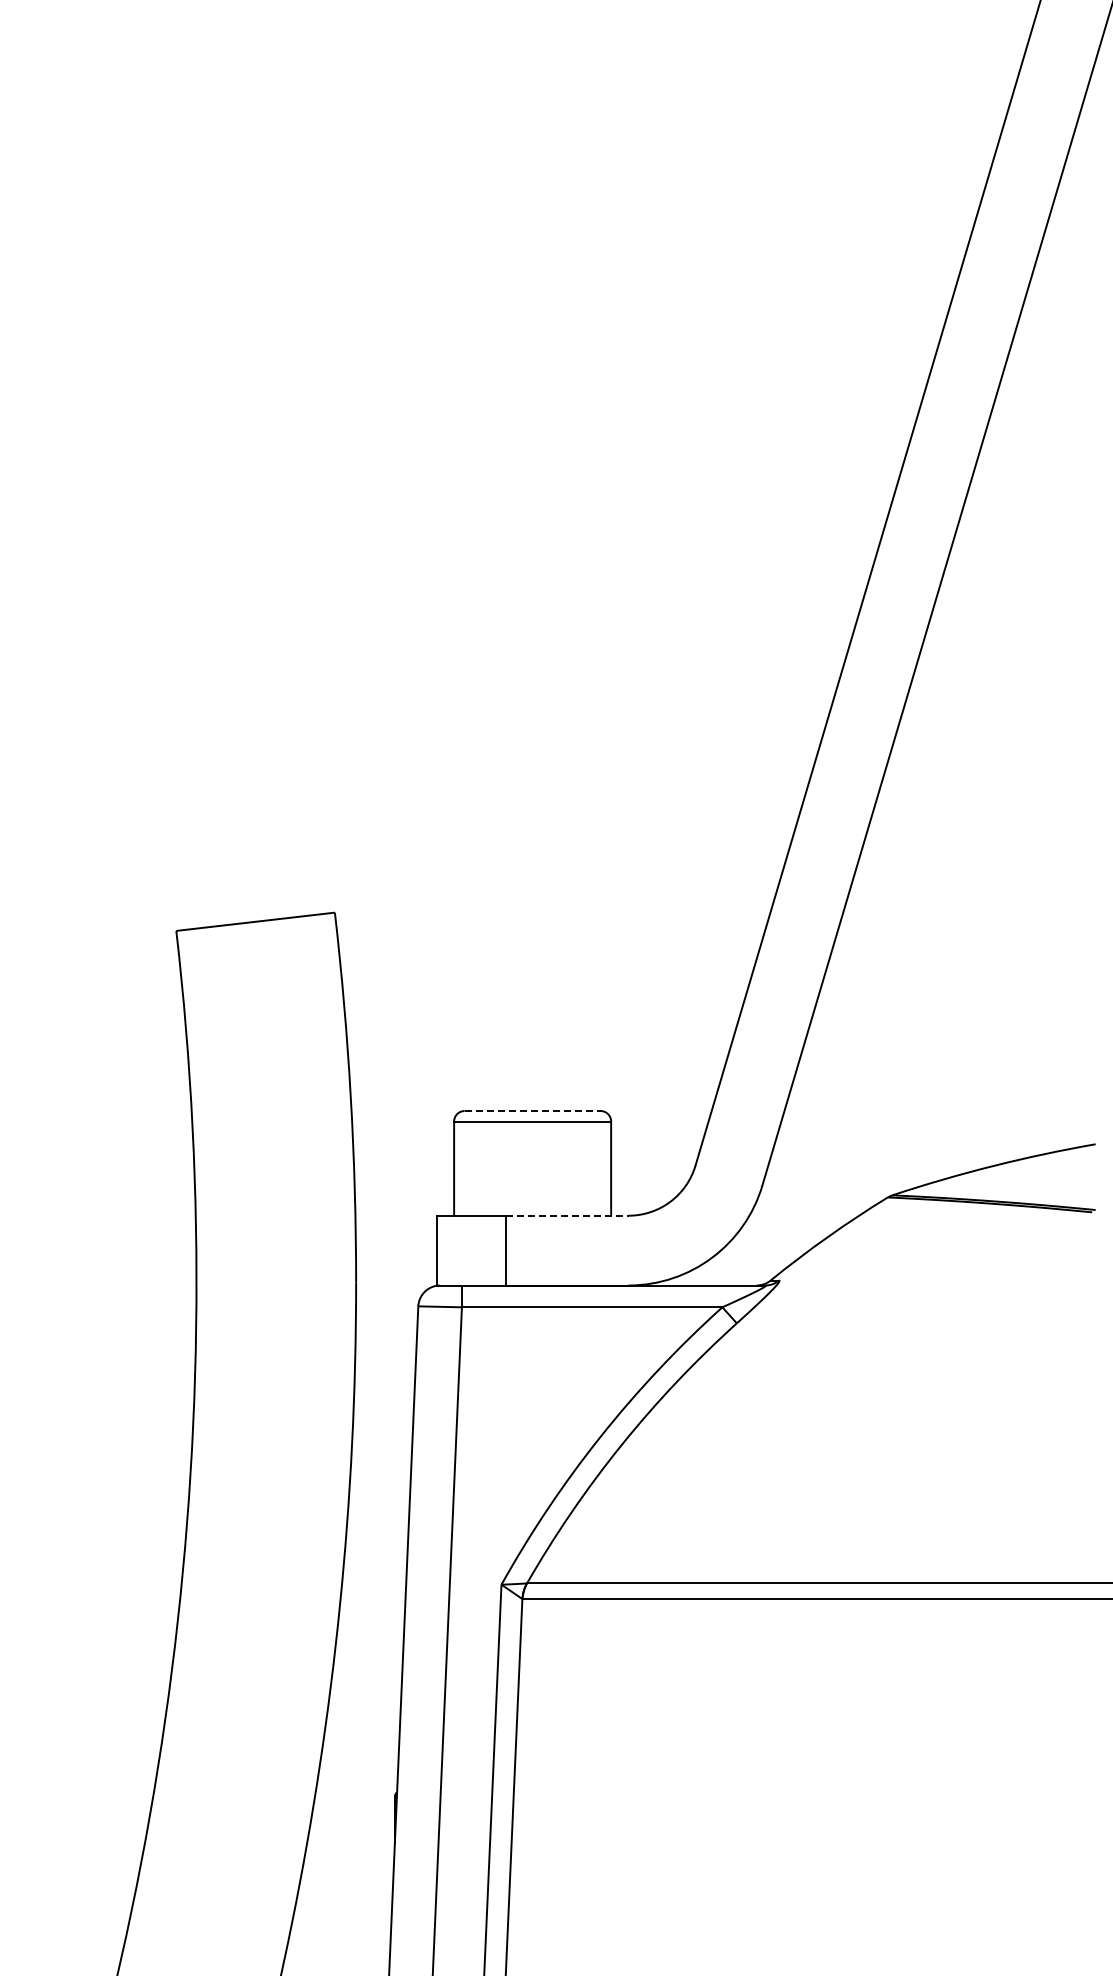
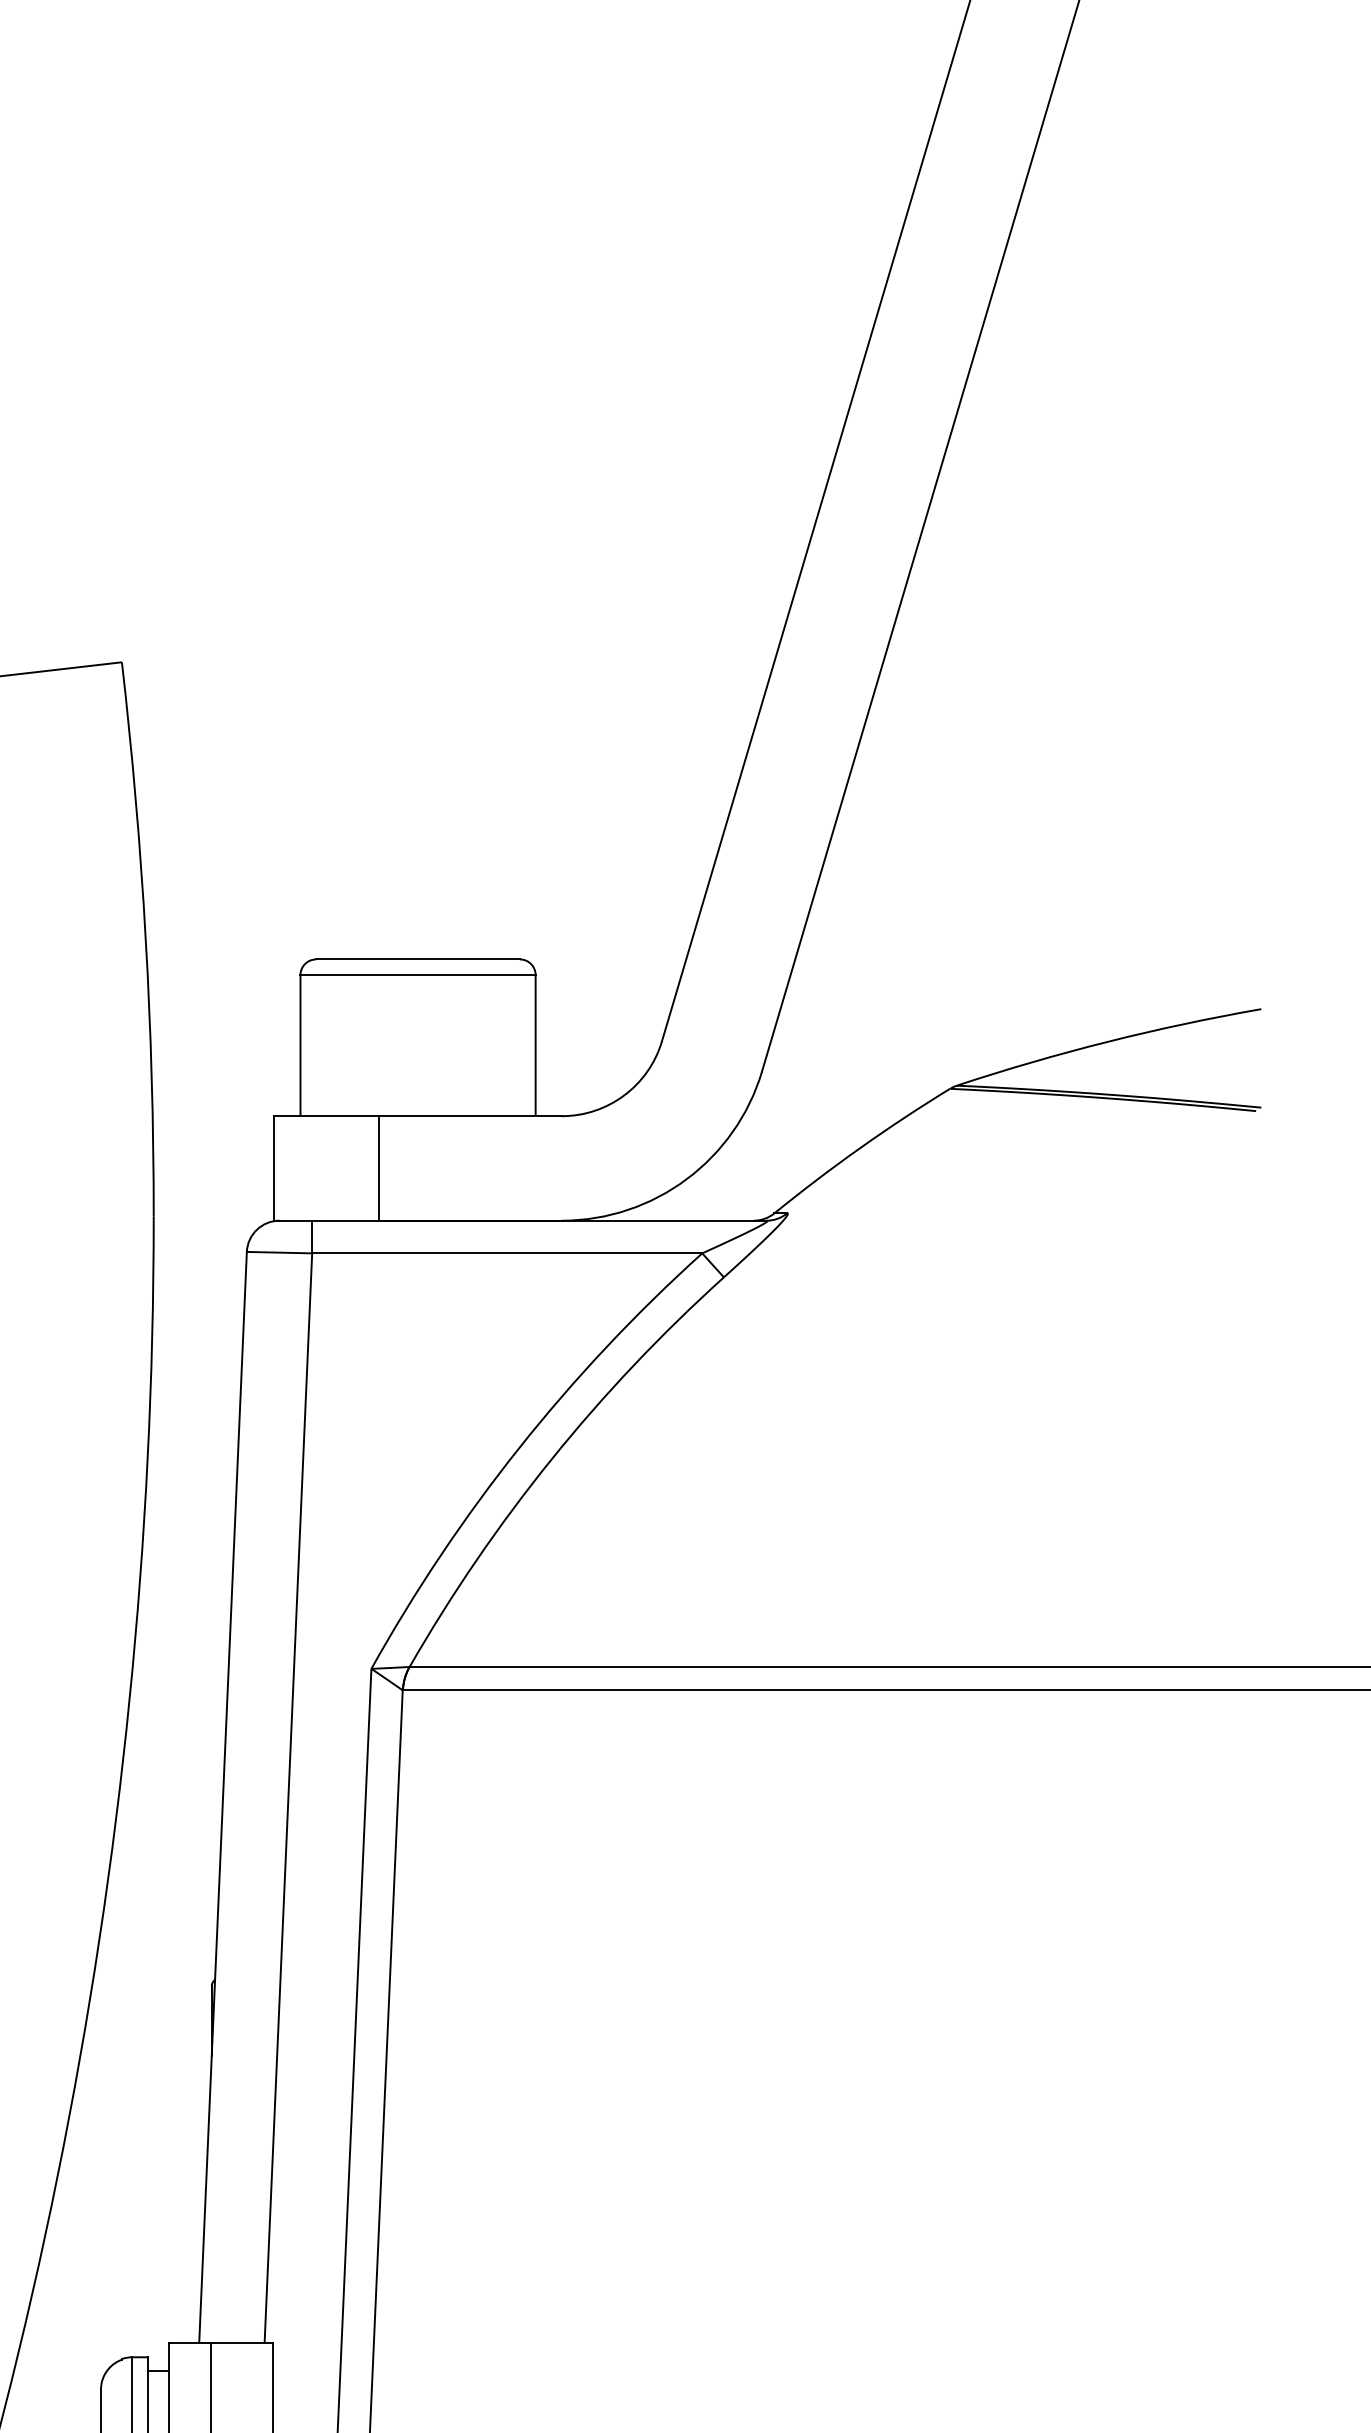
line: (533, 1111) -> (419, 960), dashed -> solid
line: (568, 1215) -> (471, 1115), dashed -> solid

